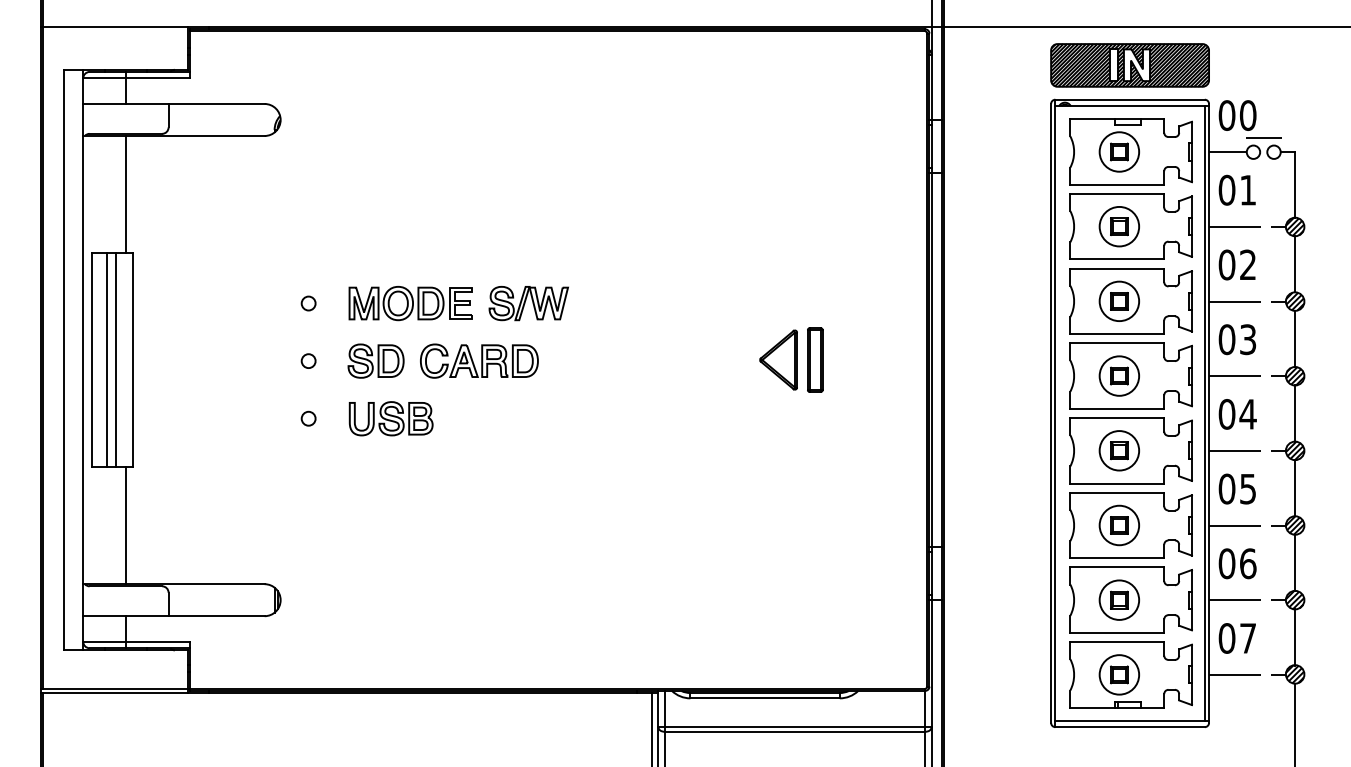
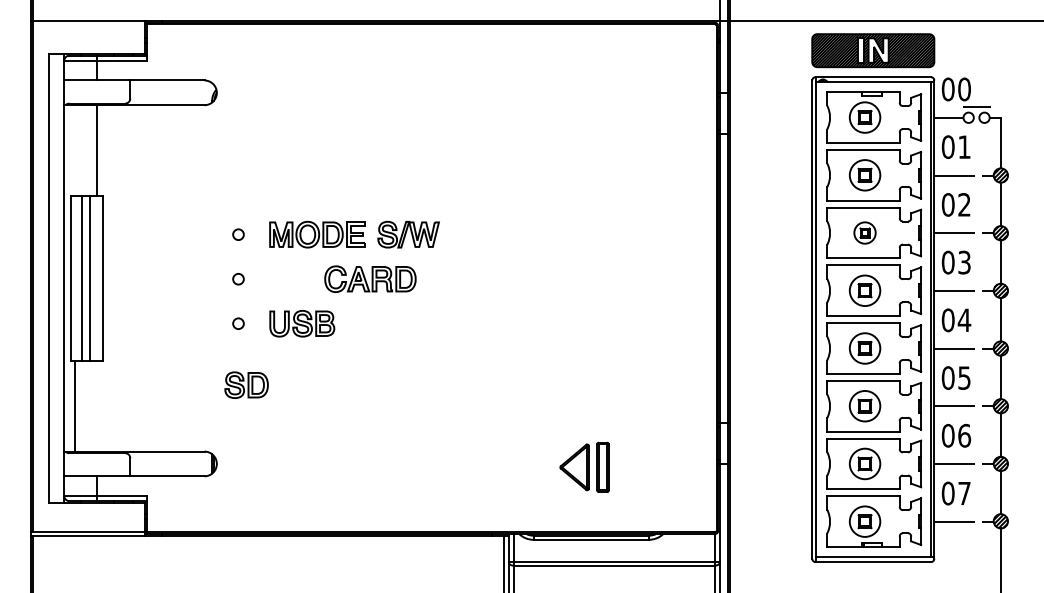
part: (1118, 300) -> (864, 232), size x0.7
part: (791, 358) -> (584, 466), moved
part: (375, 360) -> (246, 384), moved
line: (126, 524) -> (75, 405), moved

